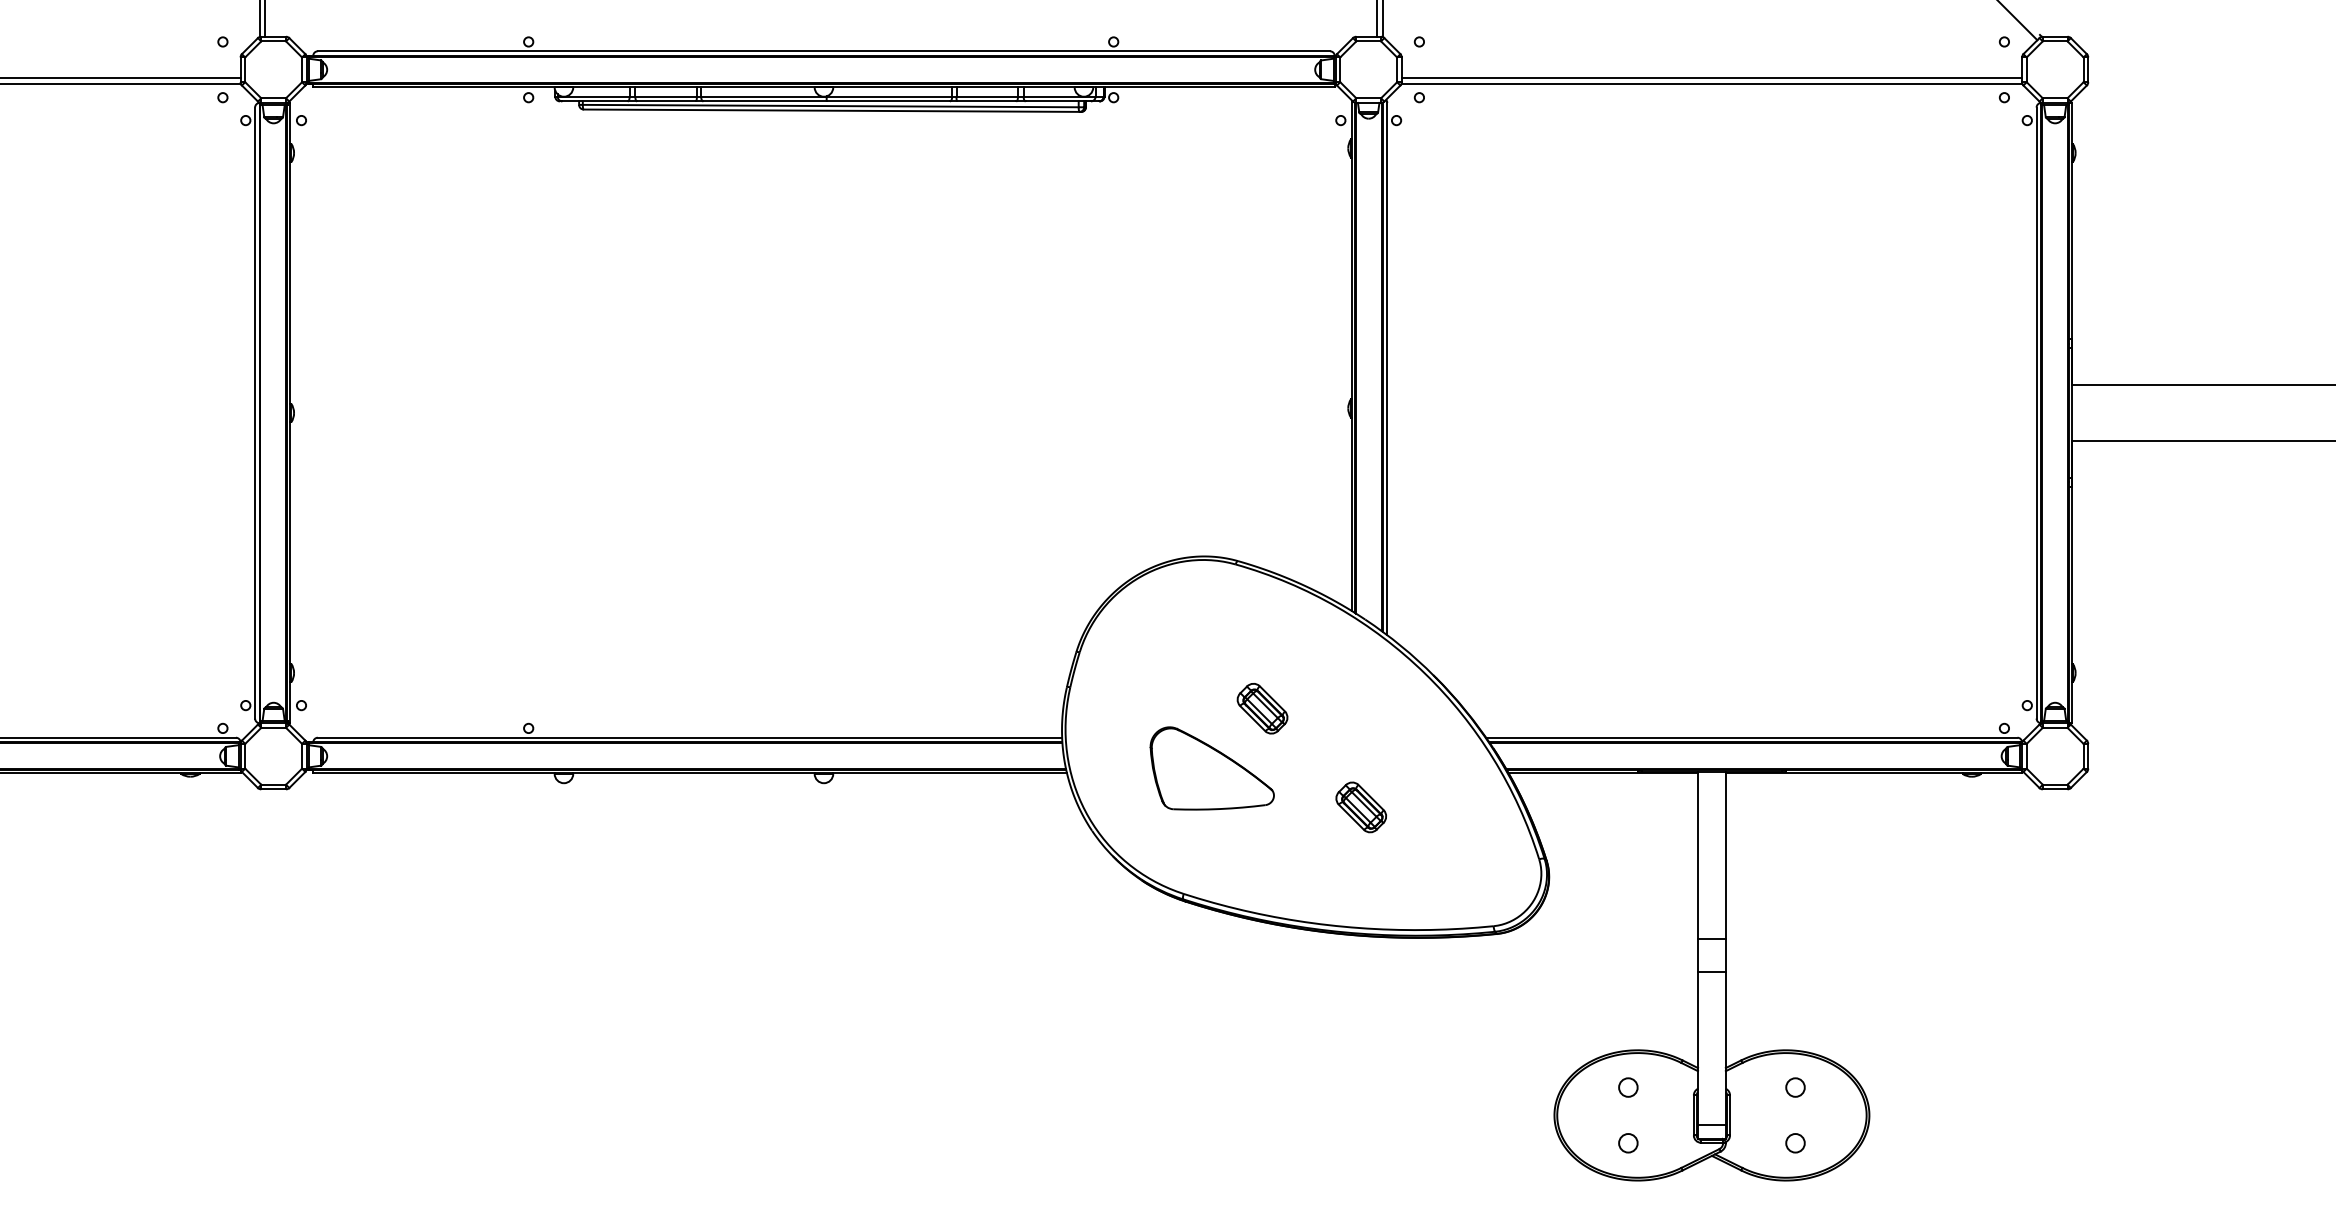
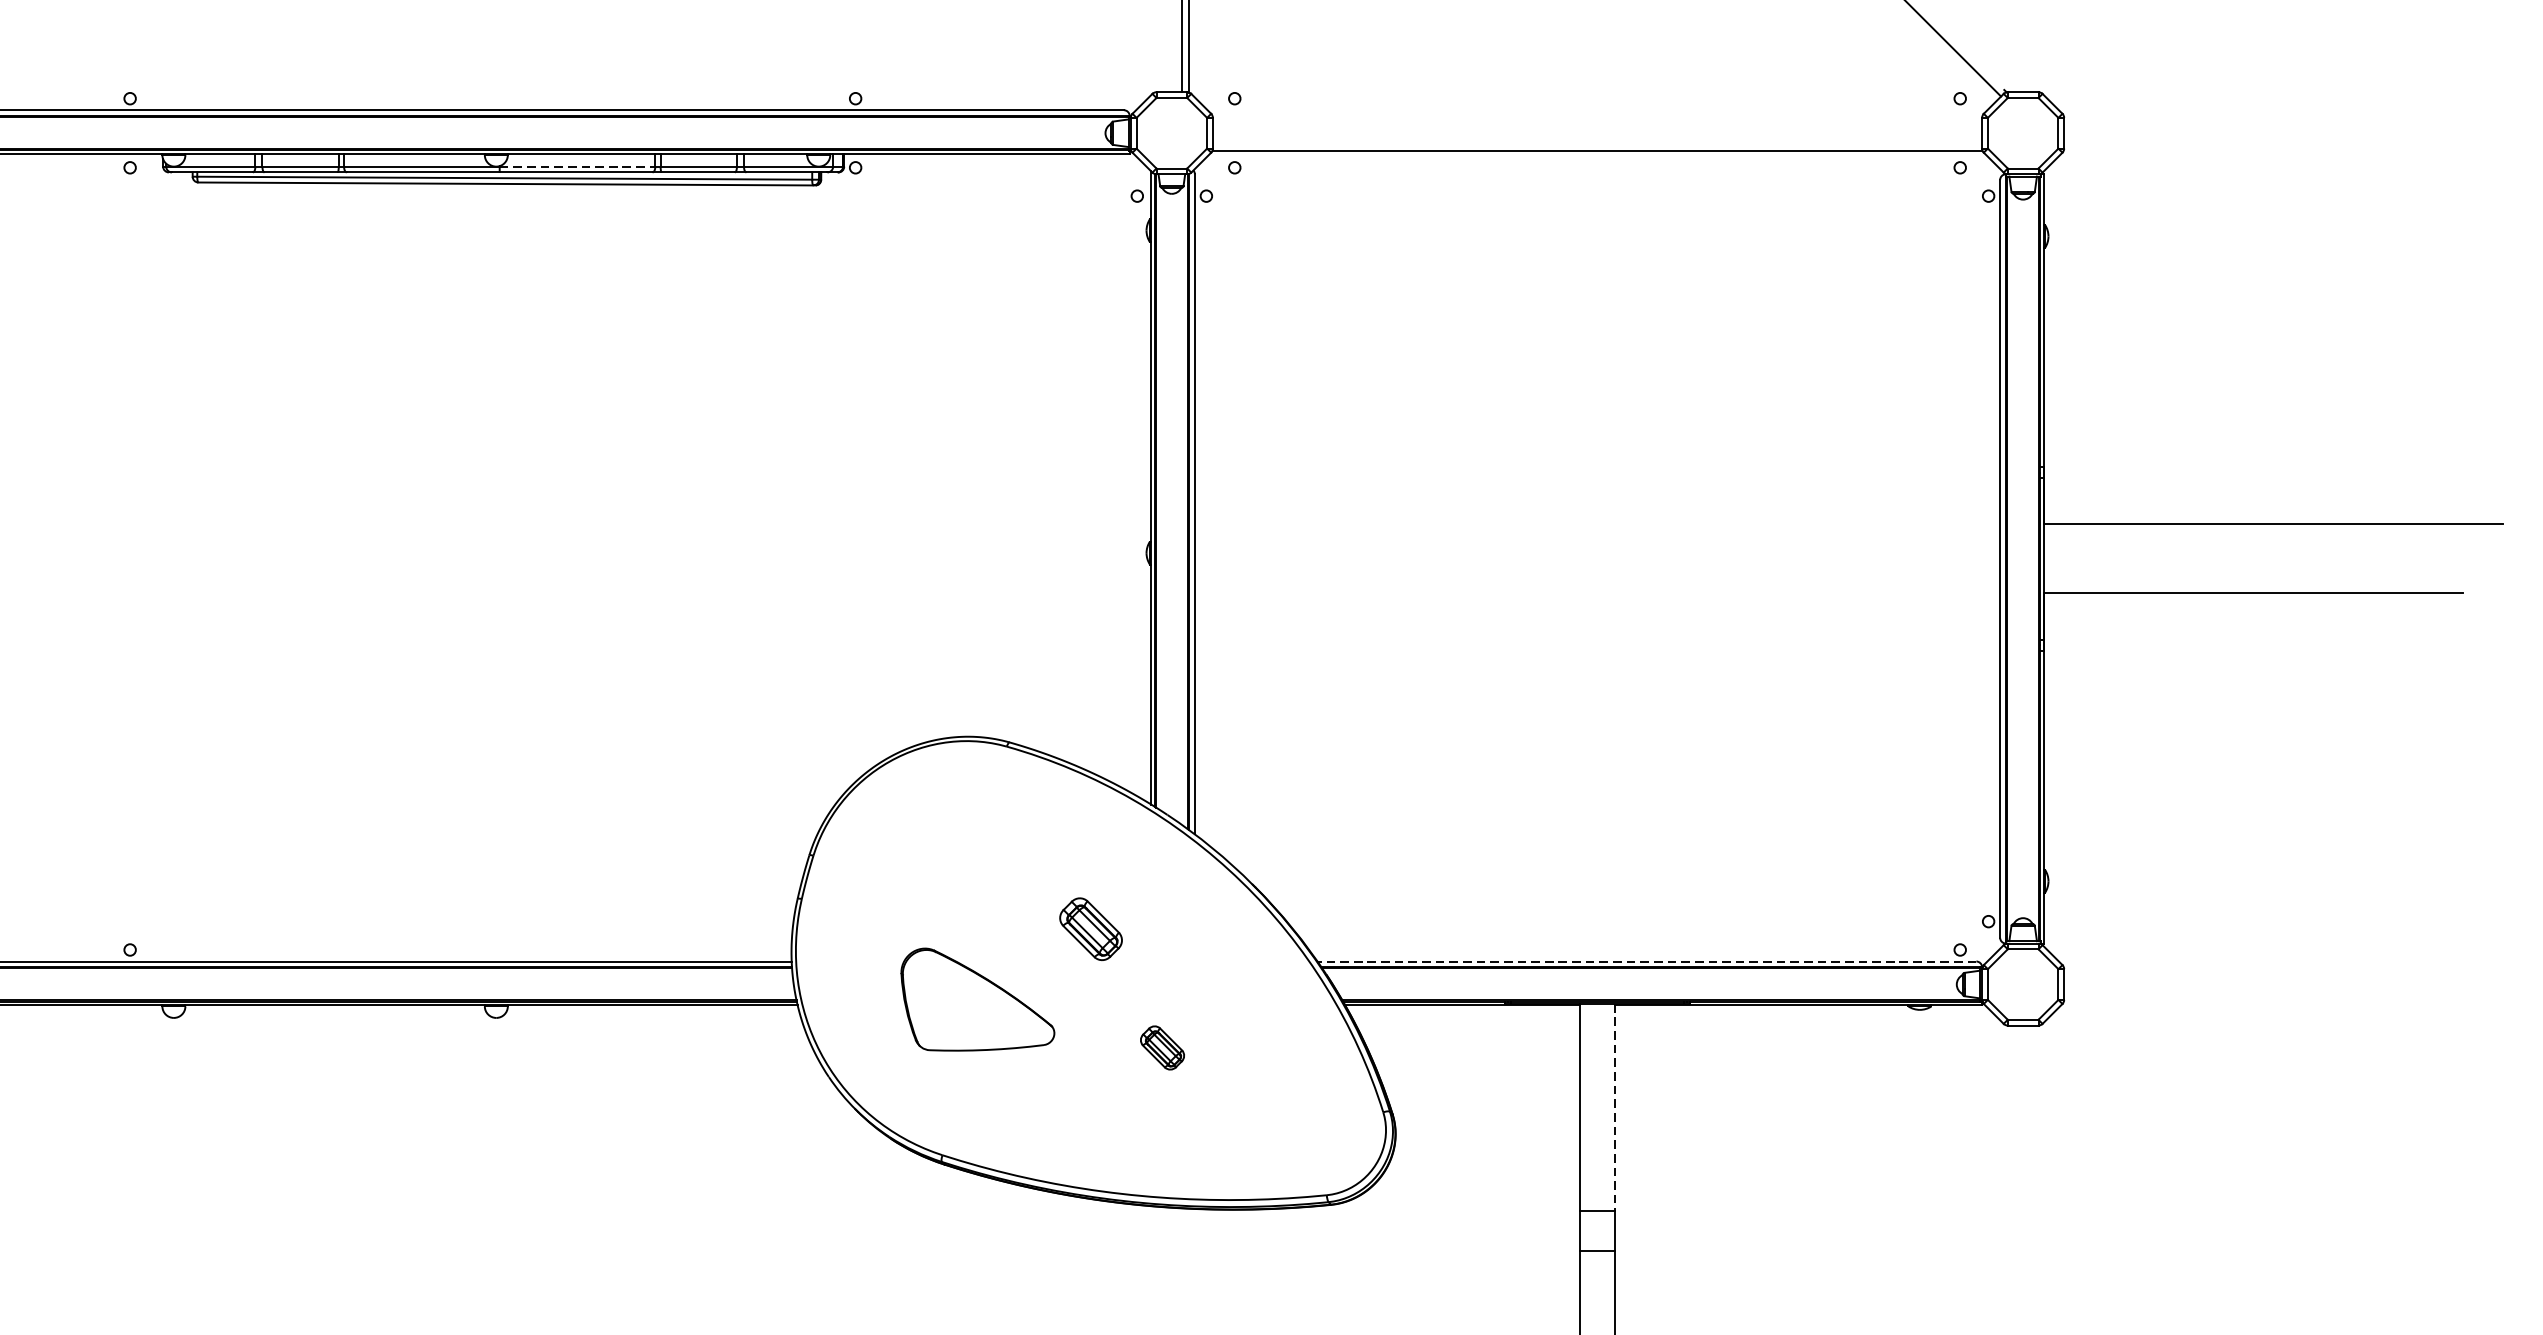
line: (1711, 78) -> (1596, 144), removed
line: (889, 96) -> (577, 166), solid -> dashed
part: (1262, 708) -> (1091, 928), moved
line: (1751, 737) -> (1646, 961), solid -> dashed
part: (1360, 807) -> (1161, 1048), size x0.7
line: (1725, 855) -> (1614, 1107), solid -> dashed

